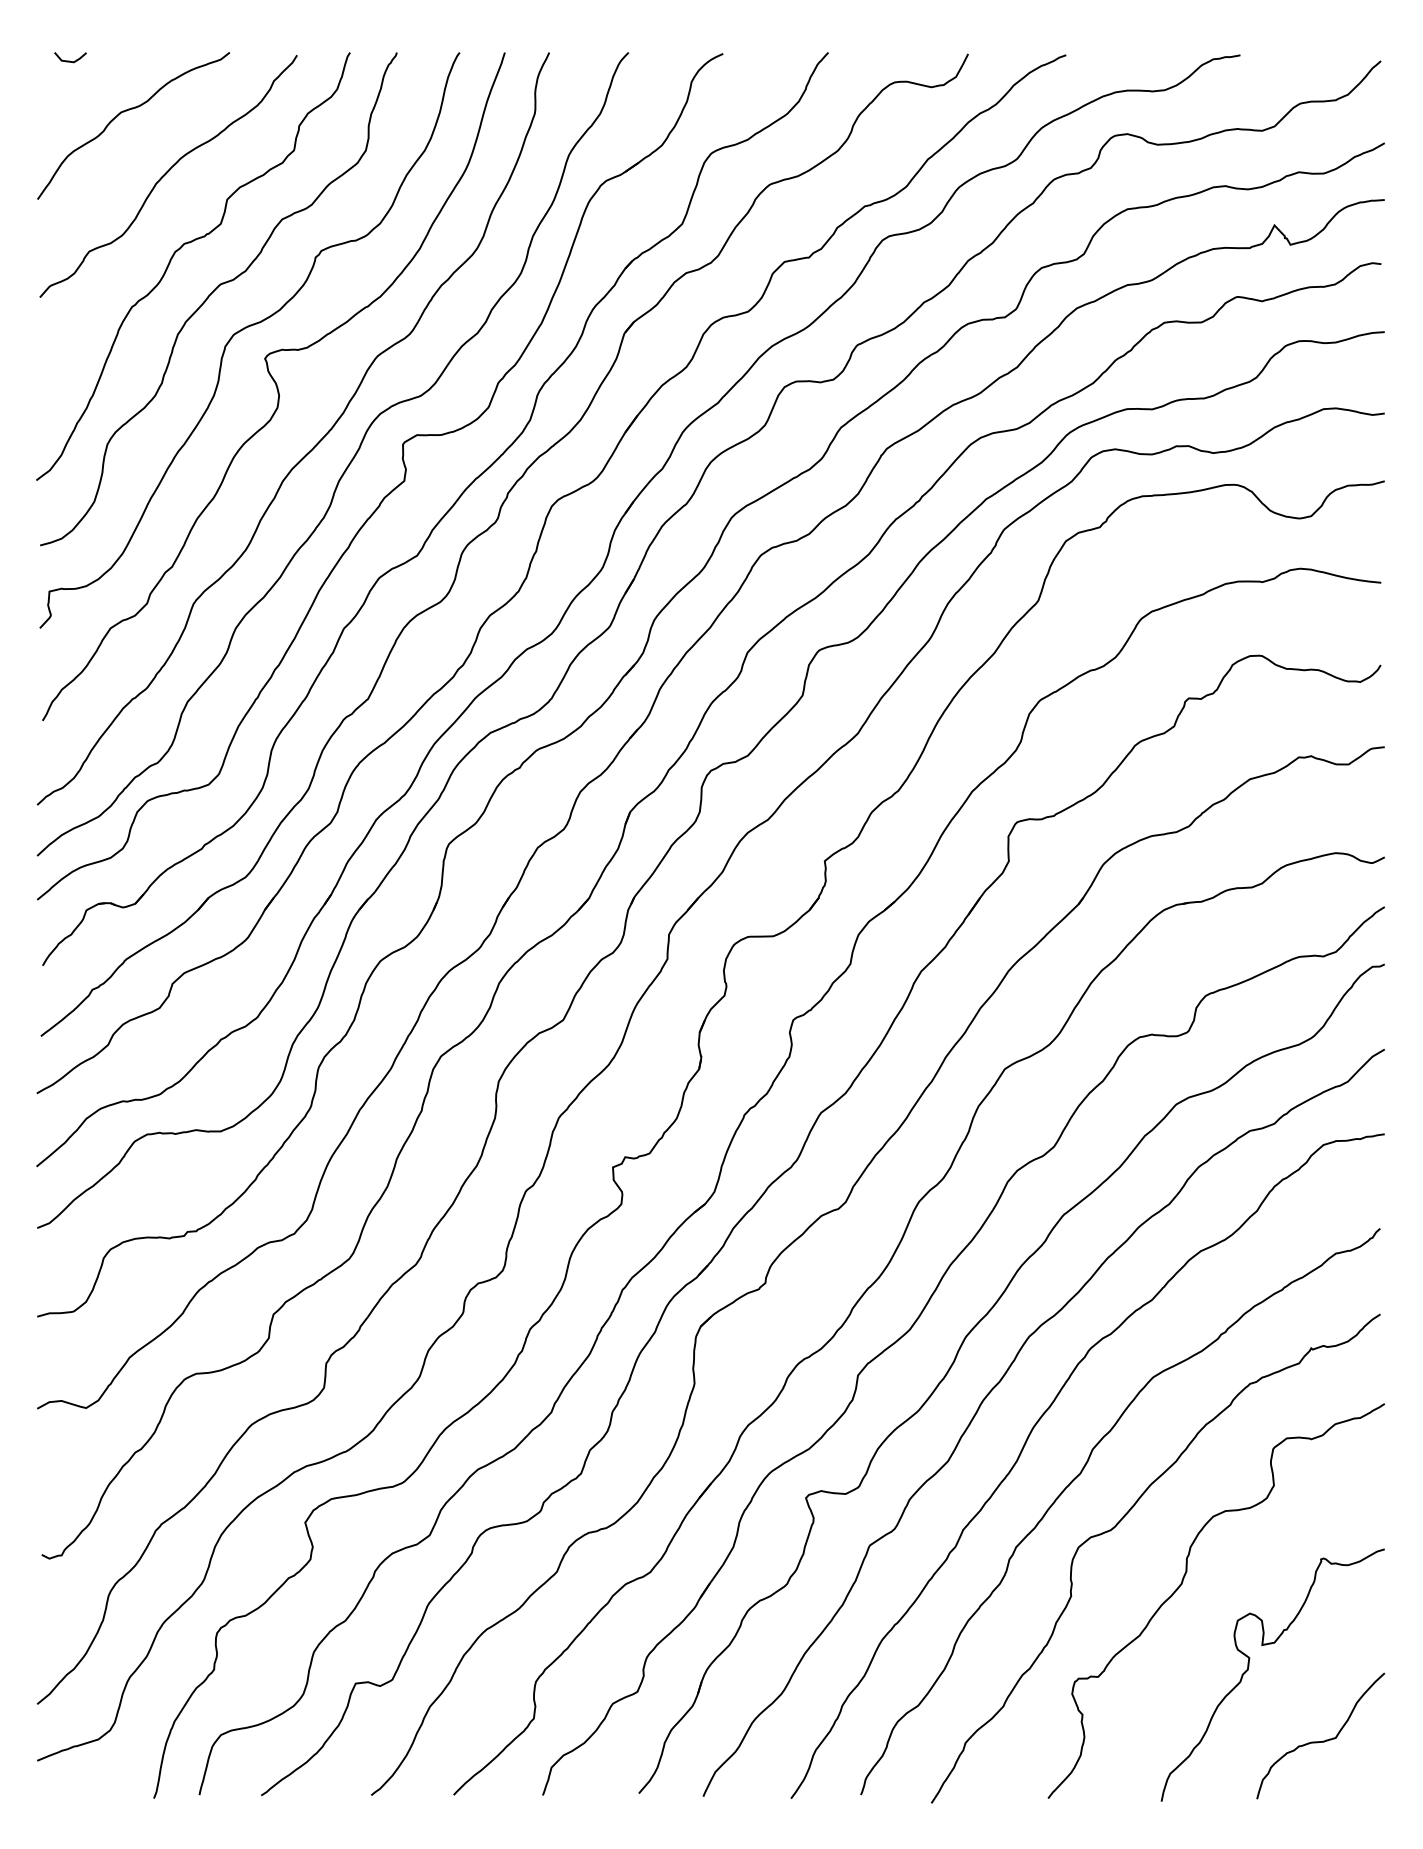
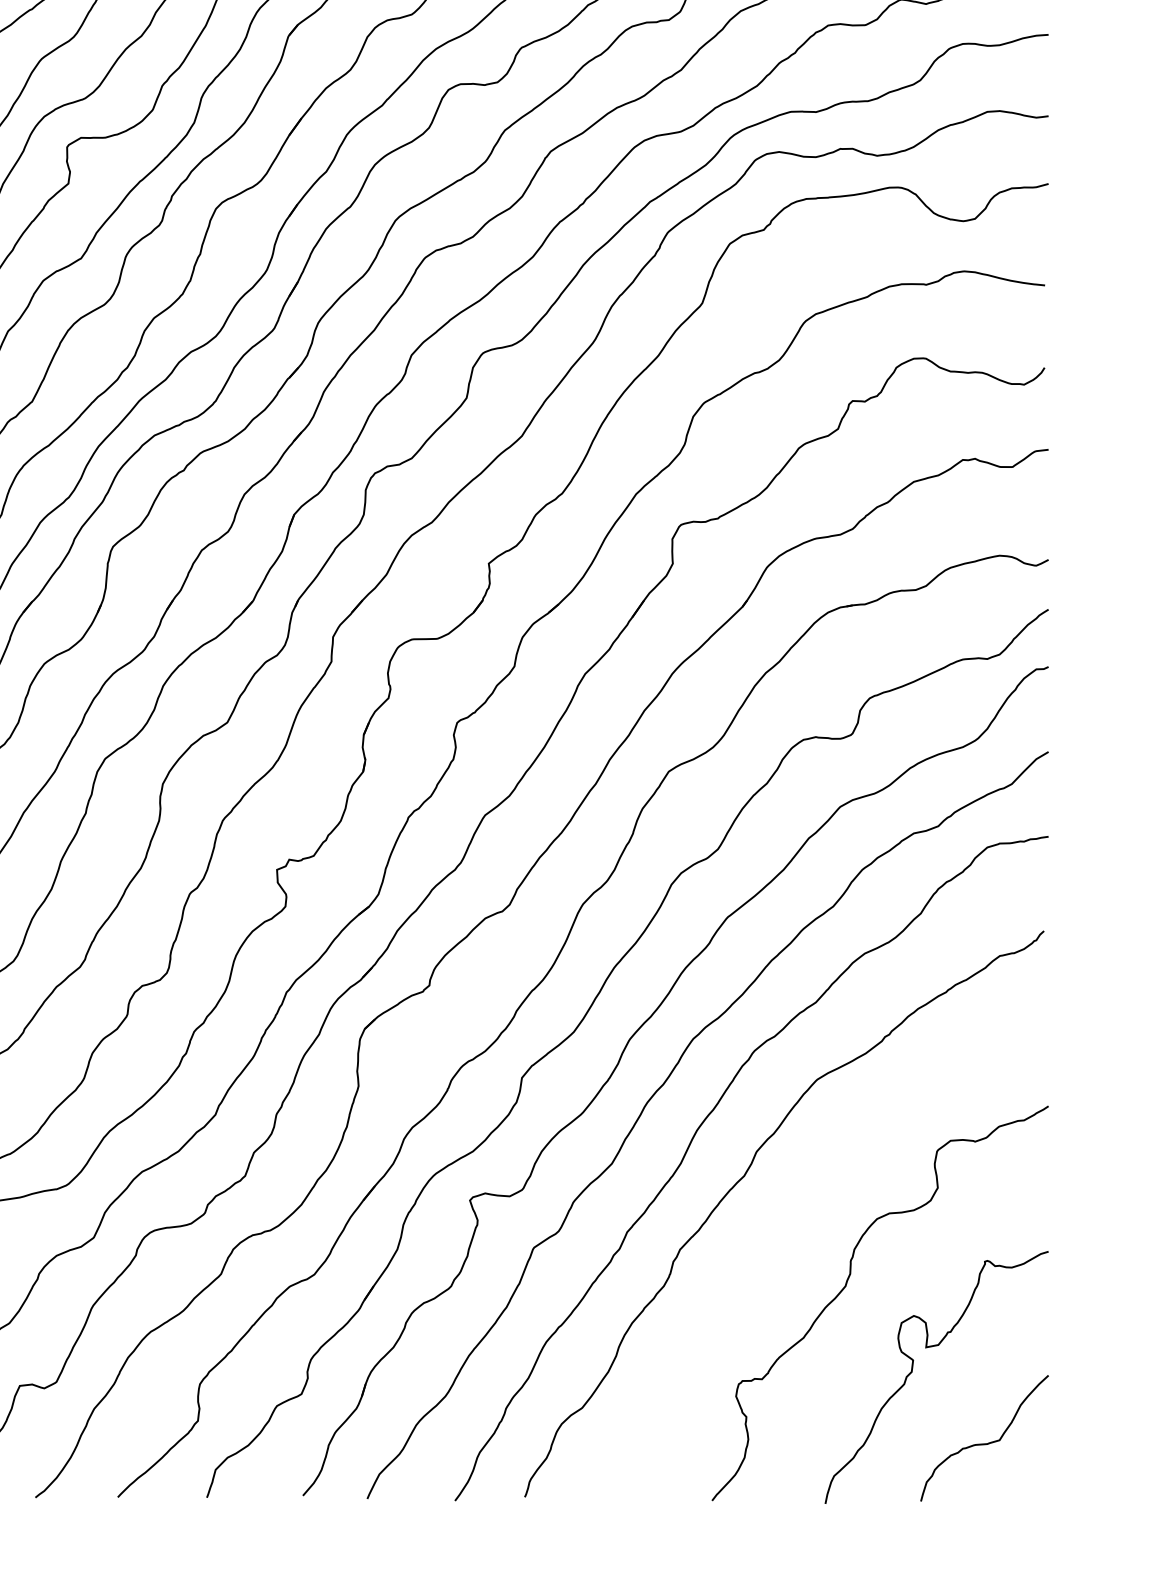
curve: (1120, 1522) -> (784, 1224), removed

